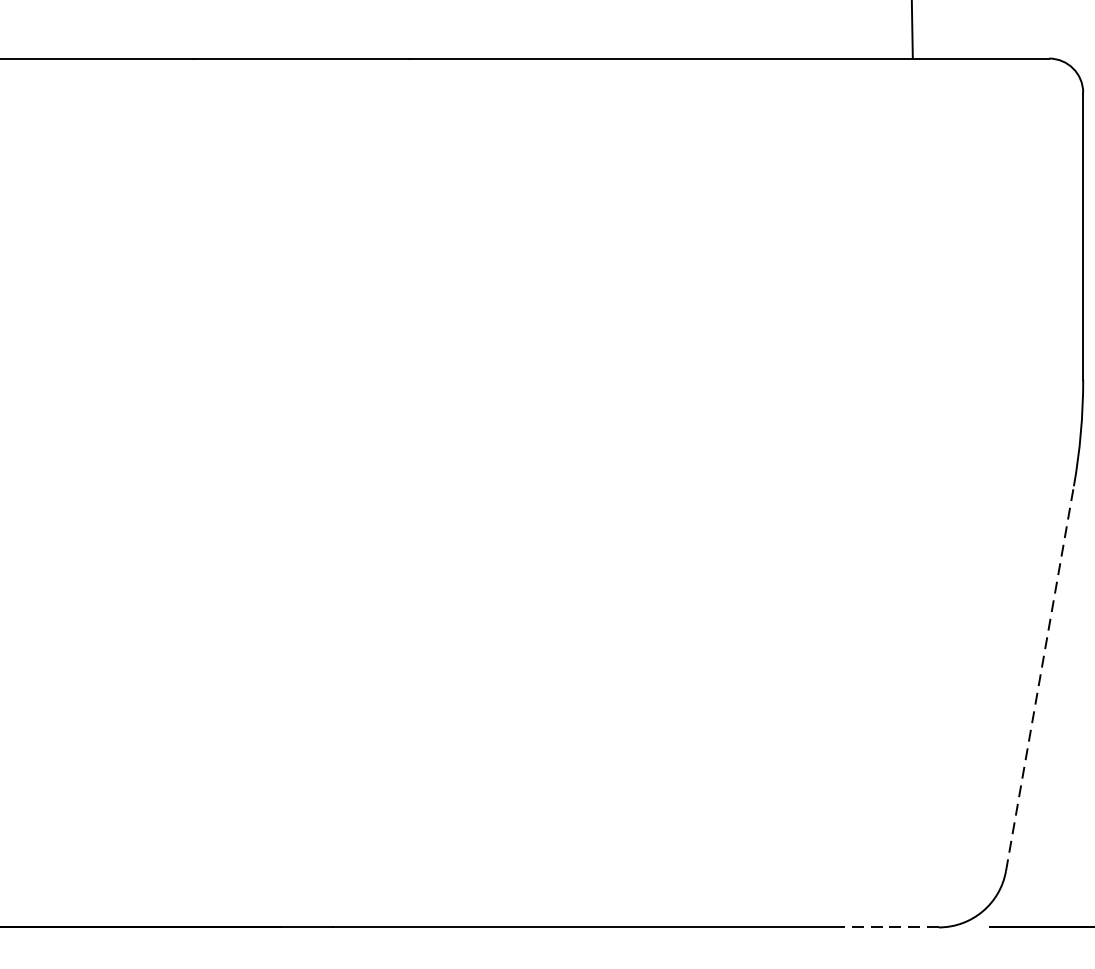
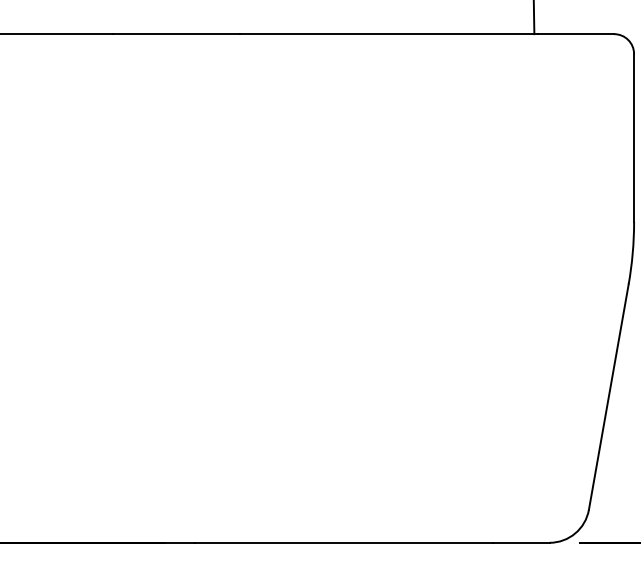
line: (1039, 677) -> (608, 396), dashed -> solid
line: (890, 926) -> (521, 542), dashed -> solid

